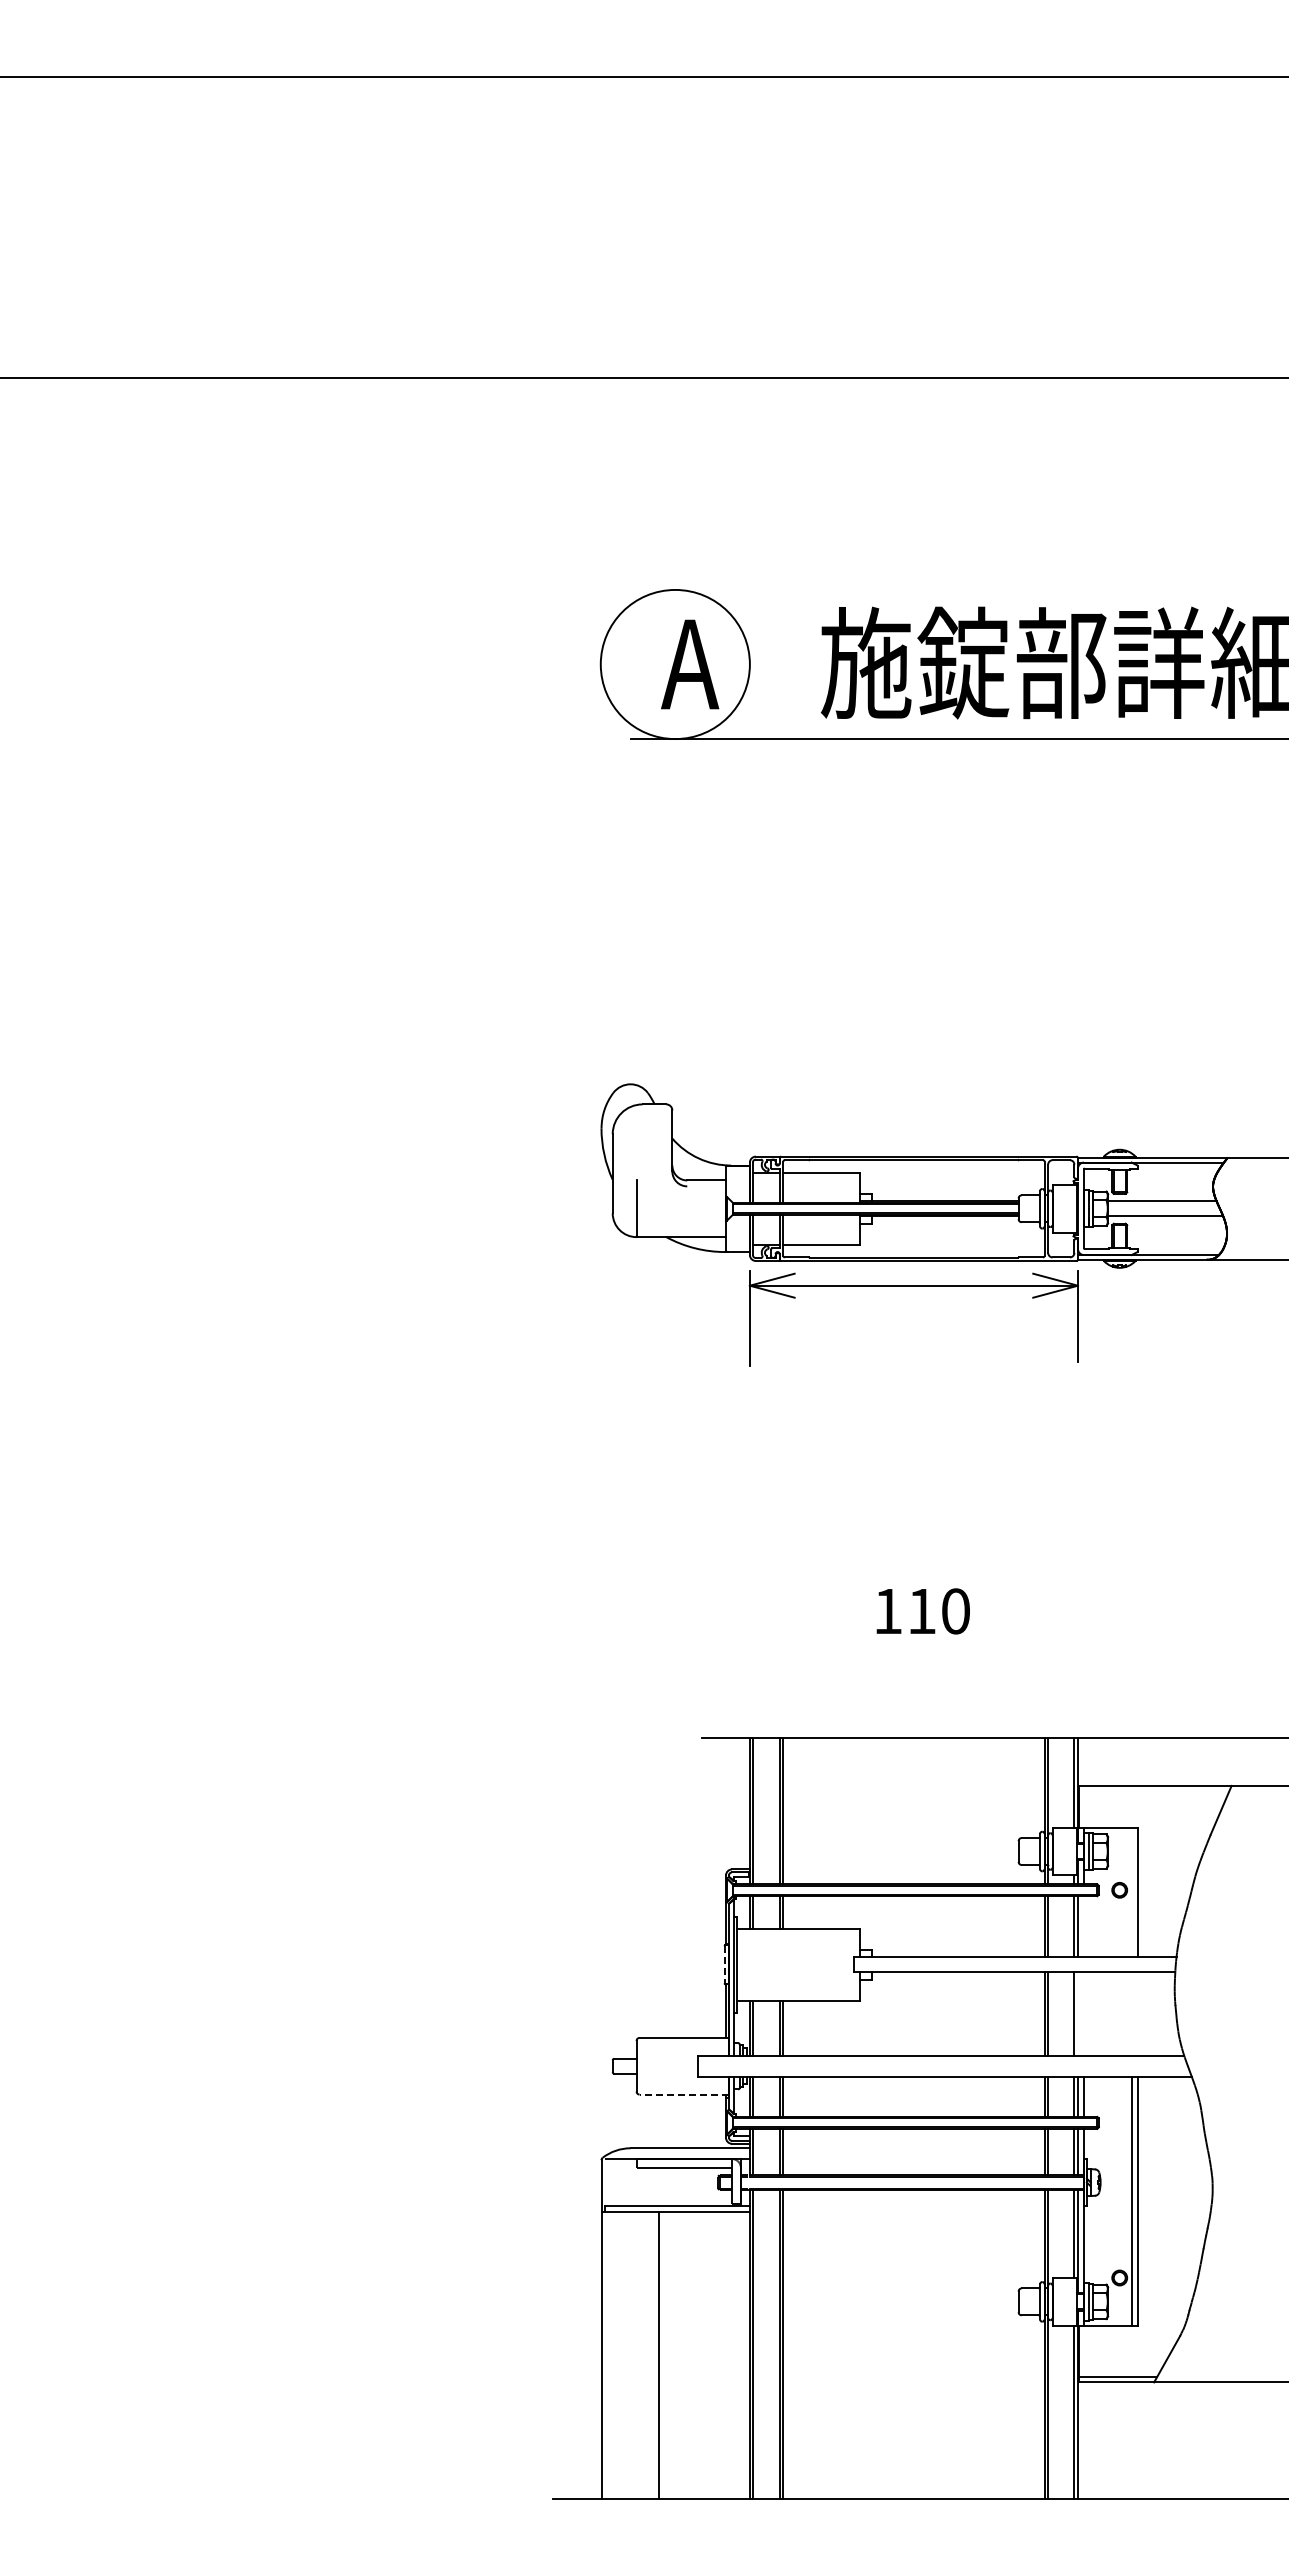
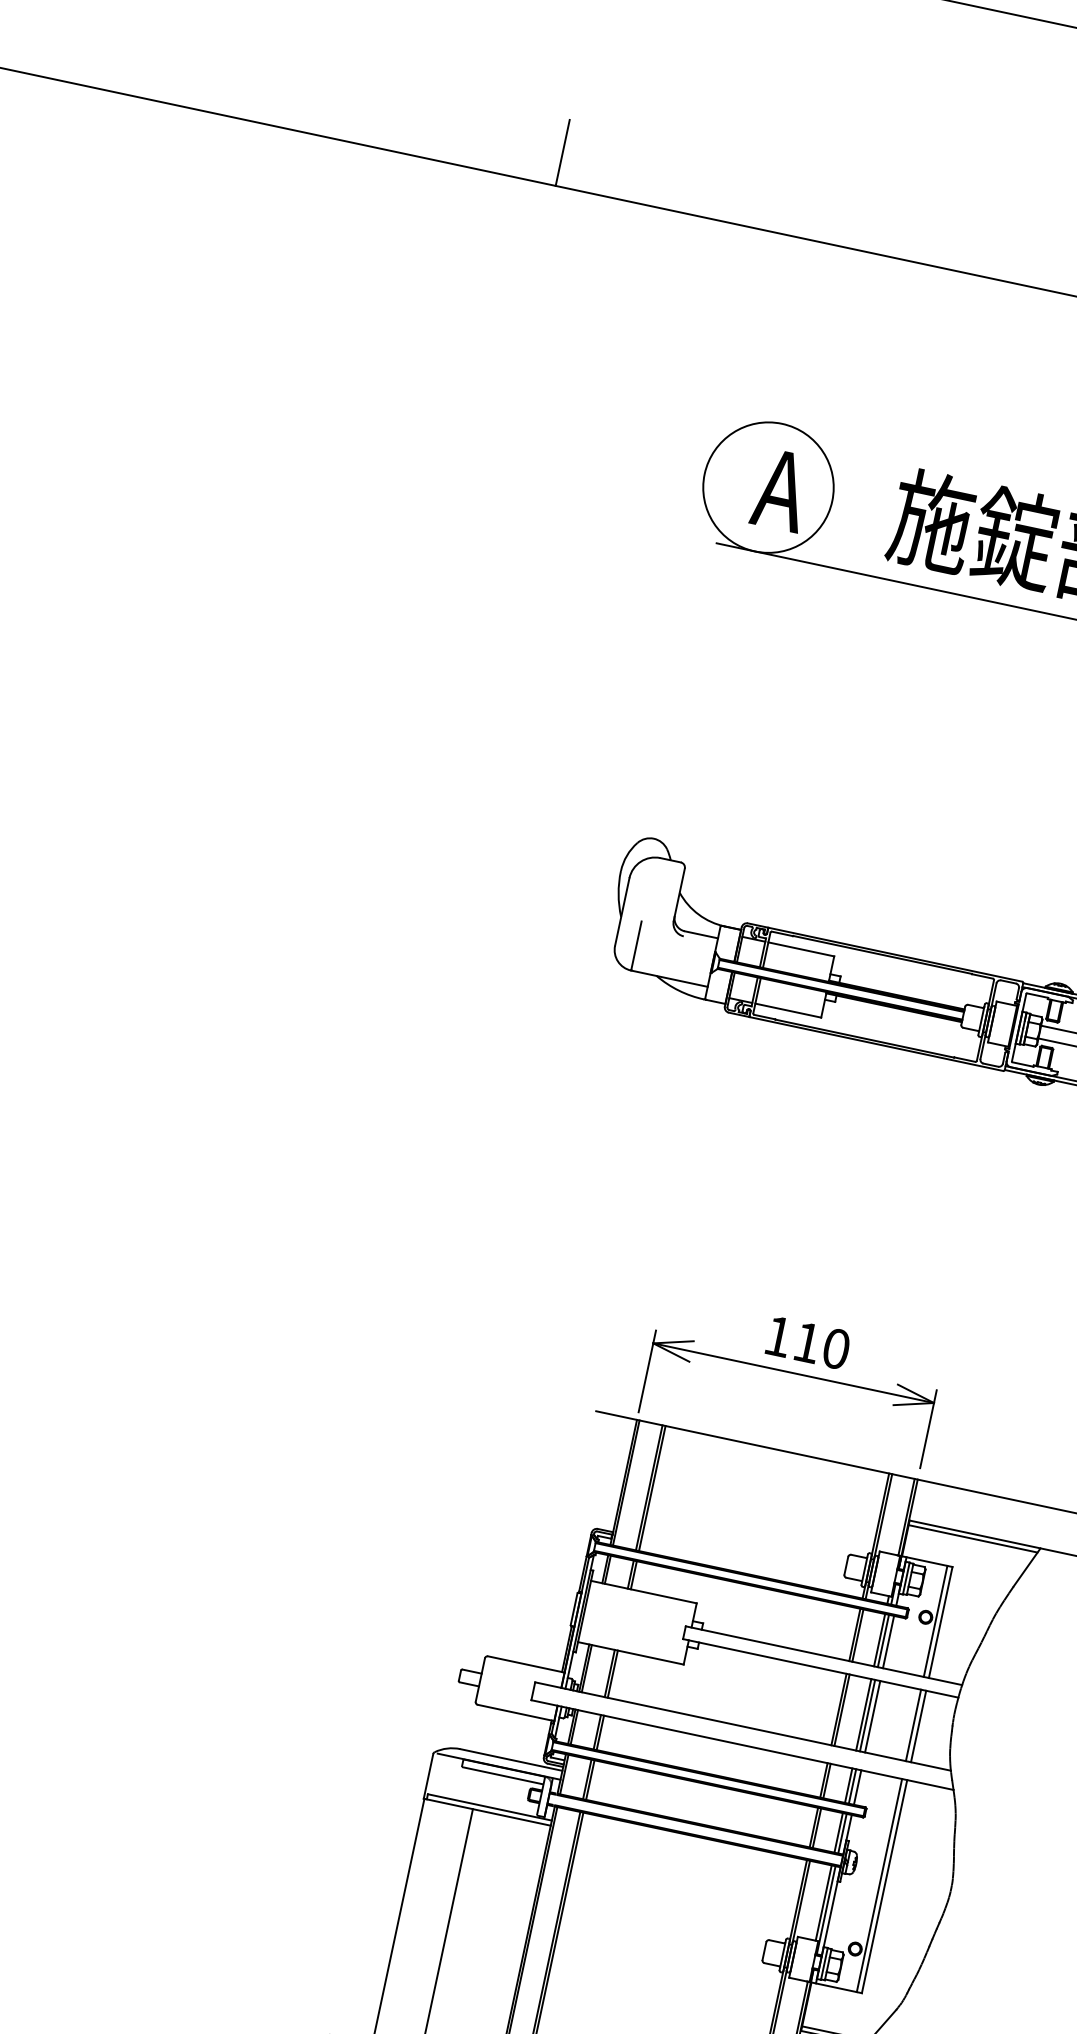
line: (365, 338) -> (562, 152), added
part: (913, 1286) -> (793, 1373), moved
line: (1153, 1791) -> (972, 1538), added
line: (1131, 1892) -> (935, 1621), added
line: (1083, 1926) -> (888, 1641), added
line: (724, 1965) -> (573, 1609), dashed -> solid
line: (1077, 2013) -> (867, 1715), added
line: (1083, 2013) -> (872, 1716), added
line: (1131, 2013) -> (913, 1724), added
line: (1137, 2013) -> (918, 1725), added
line: (684, 2094) -> (516, 1712), dashed -> solid

